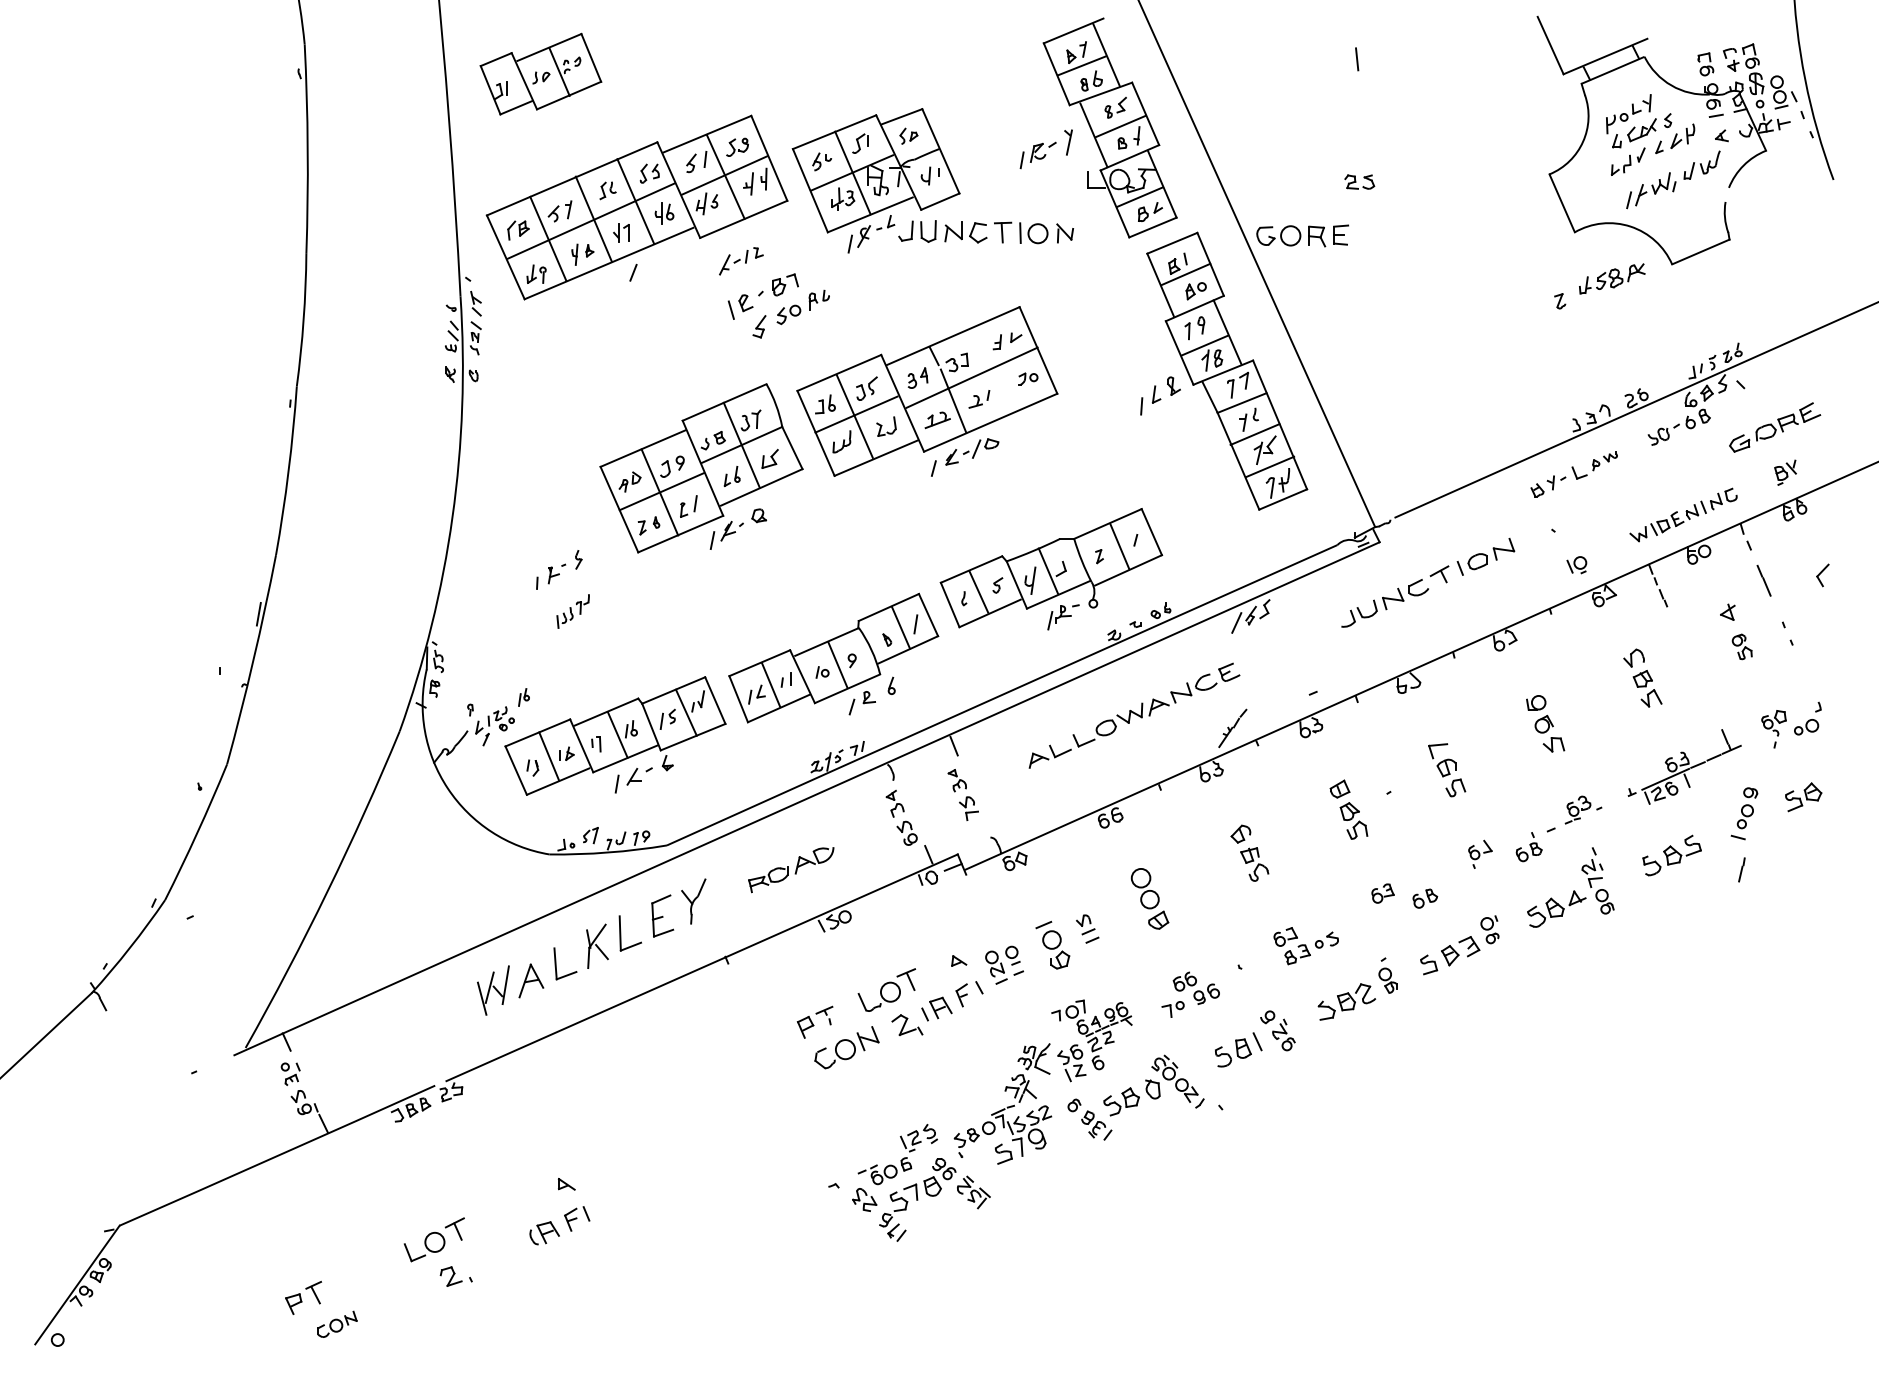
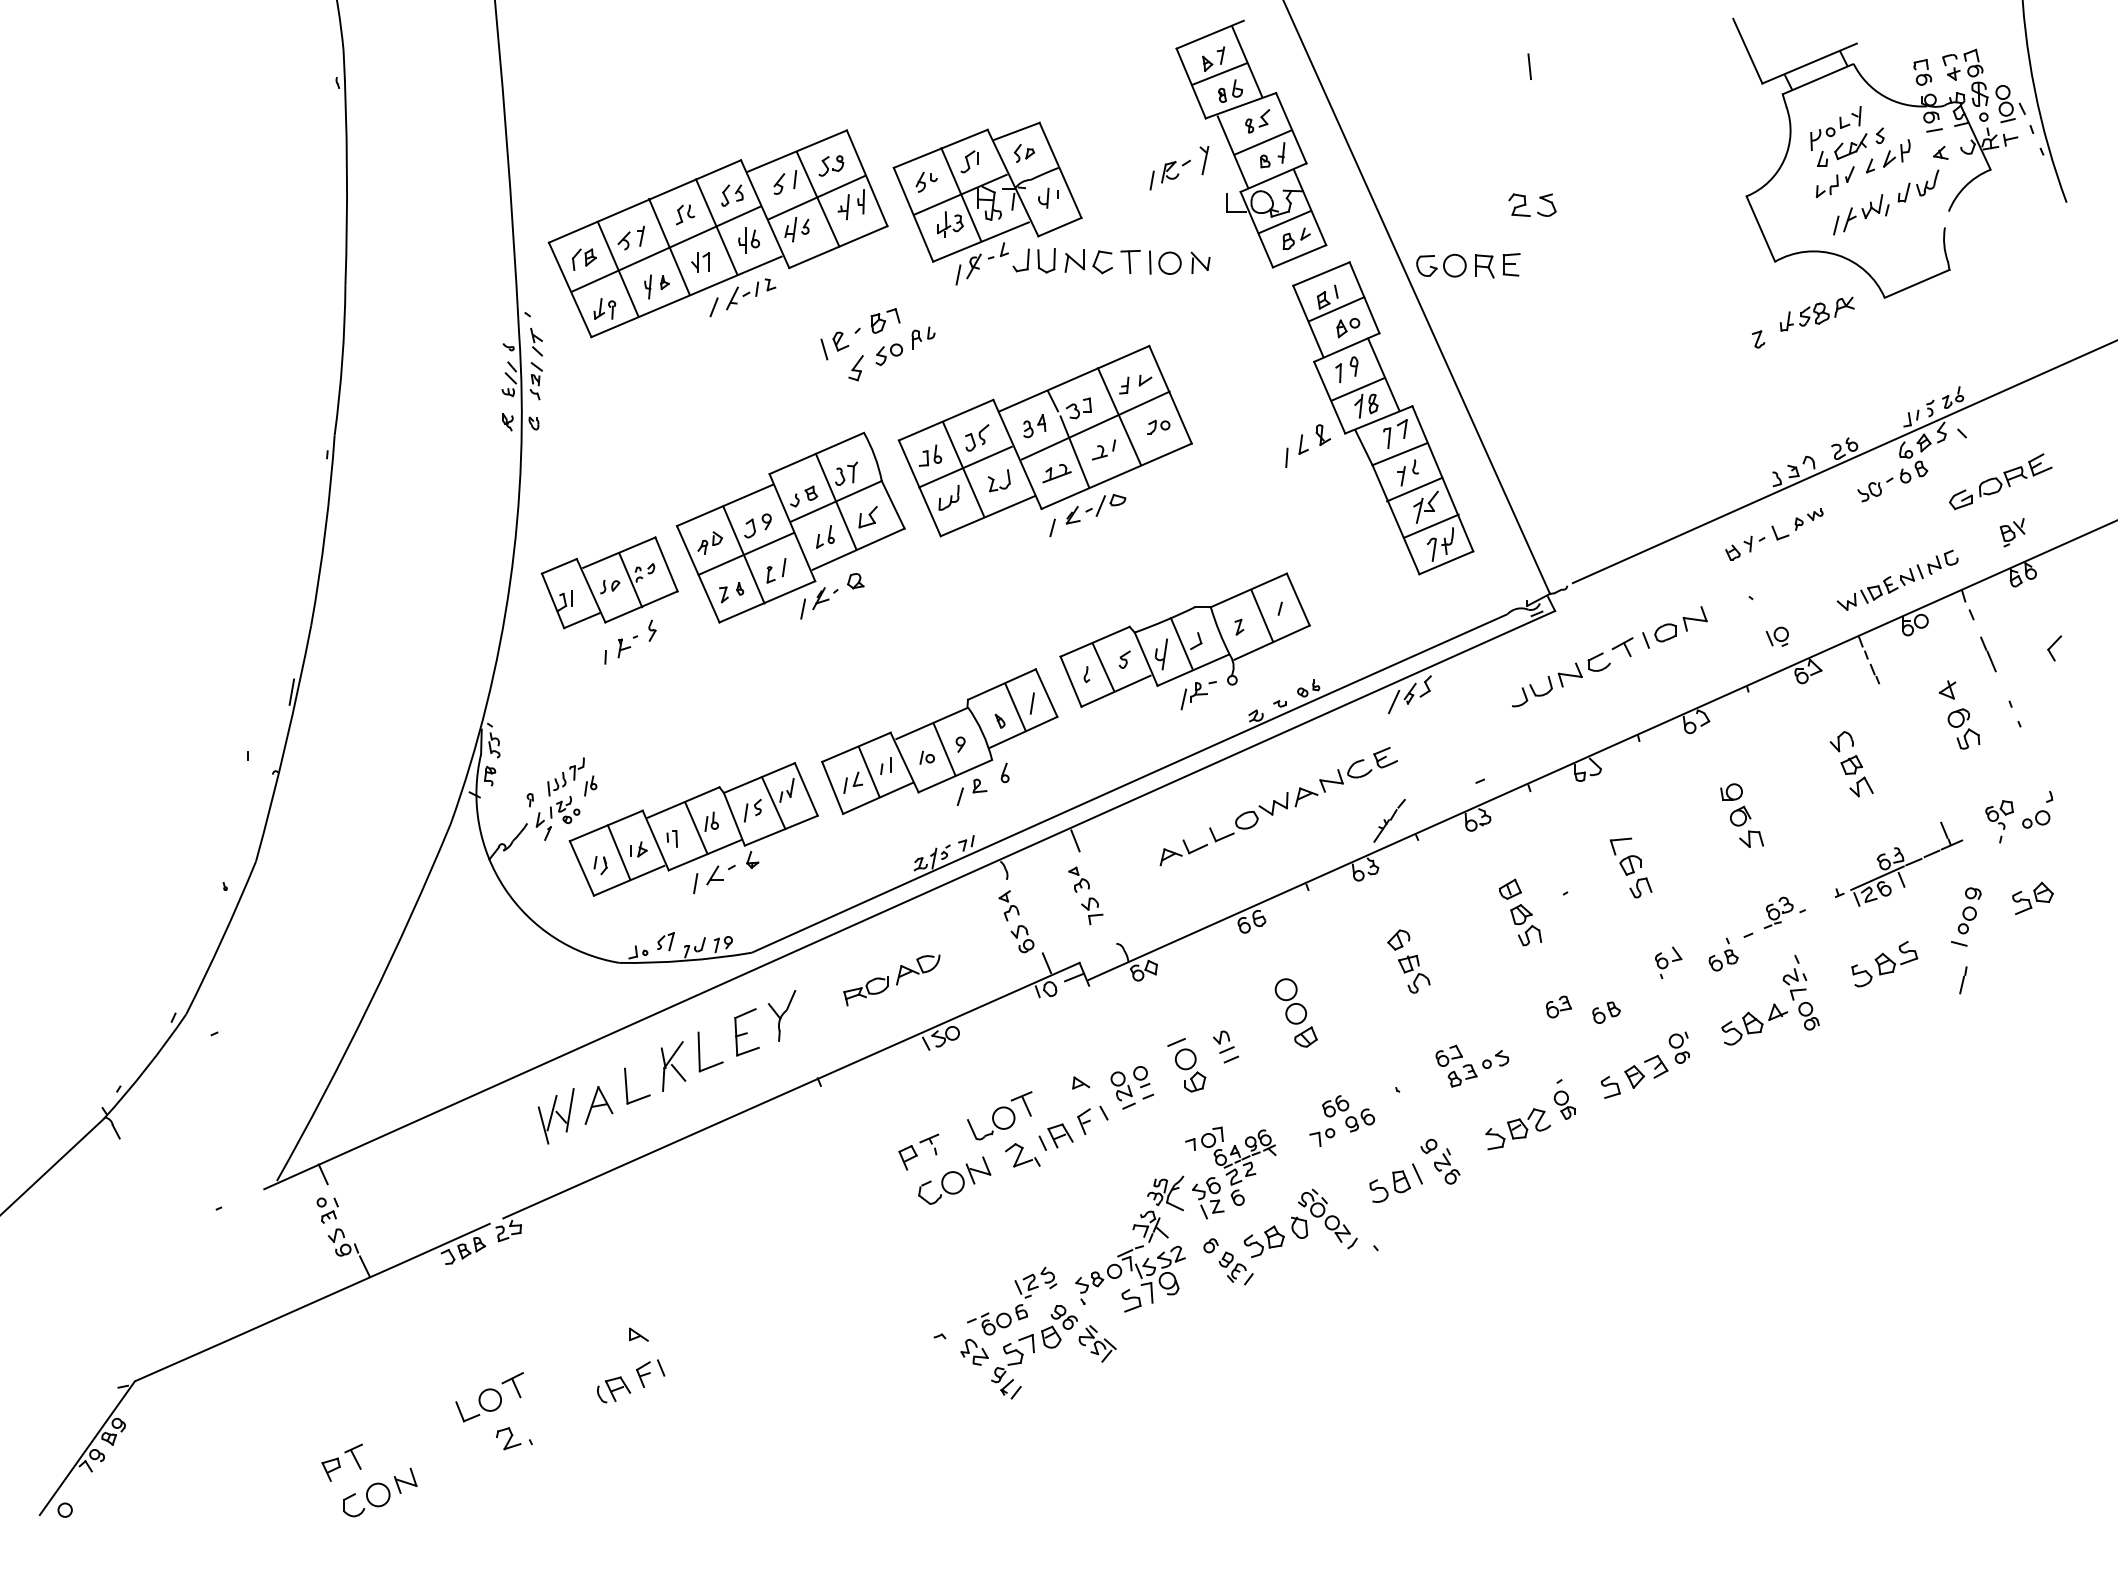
part: (540, 73) -> (609, 581), moved
part: (1359, 181) -> (1532, 204), size x1.43
part: (741, 261) -> (751, 294), moved
line: (993, 369) -> (1119, 416), added
part: (572, 611) -> (565, 776), moved
part: (1741, 646) -> (1962, 728), size x1.43
part: (337, 1324) -> (380, 1492), size x1.67

